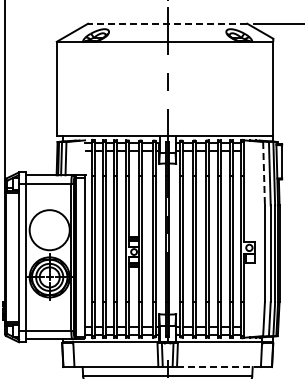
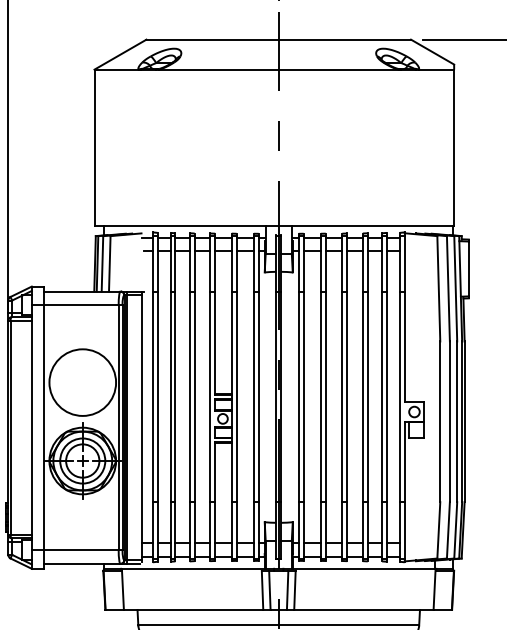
line: (167, 23) -> (278, 39), dashed -> solid
line: (264, 173) -> (439, 288), dashed -> solid
line: (218, 367) -> (363, 610), dashed -> solid

